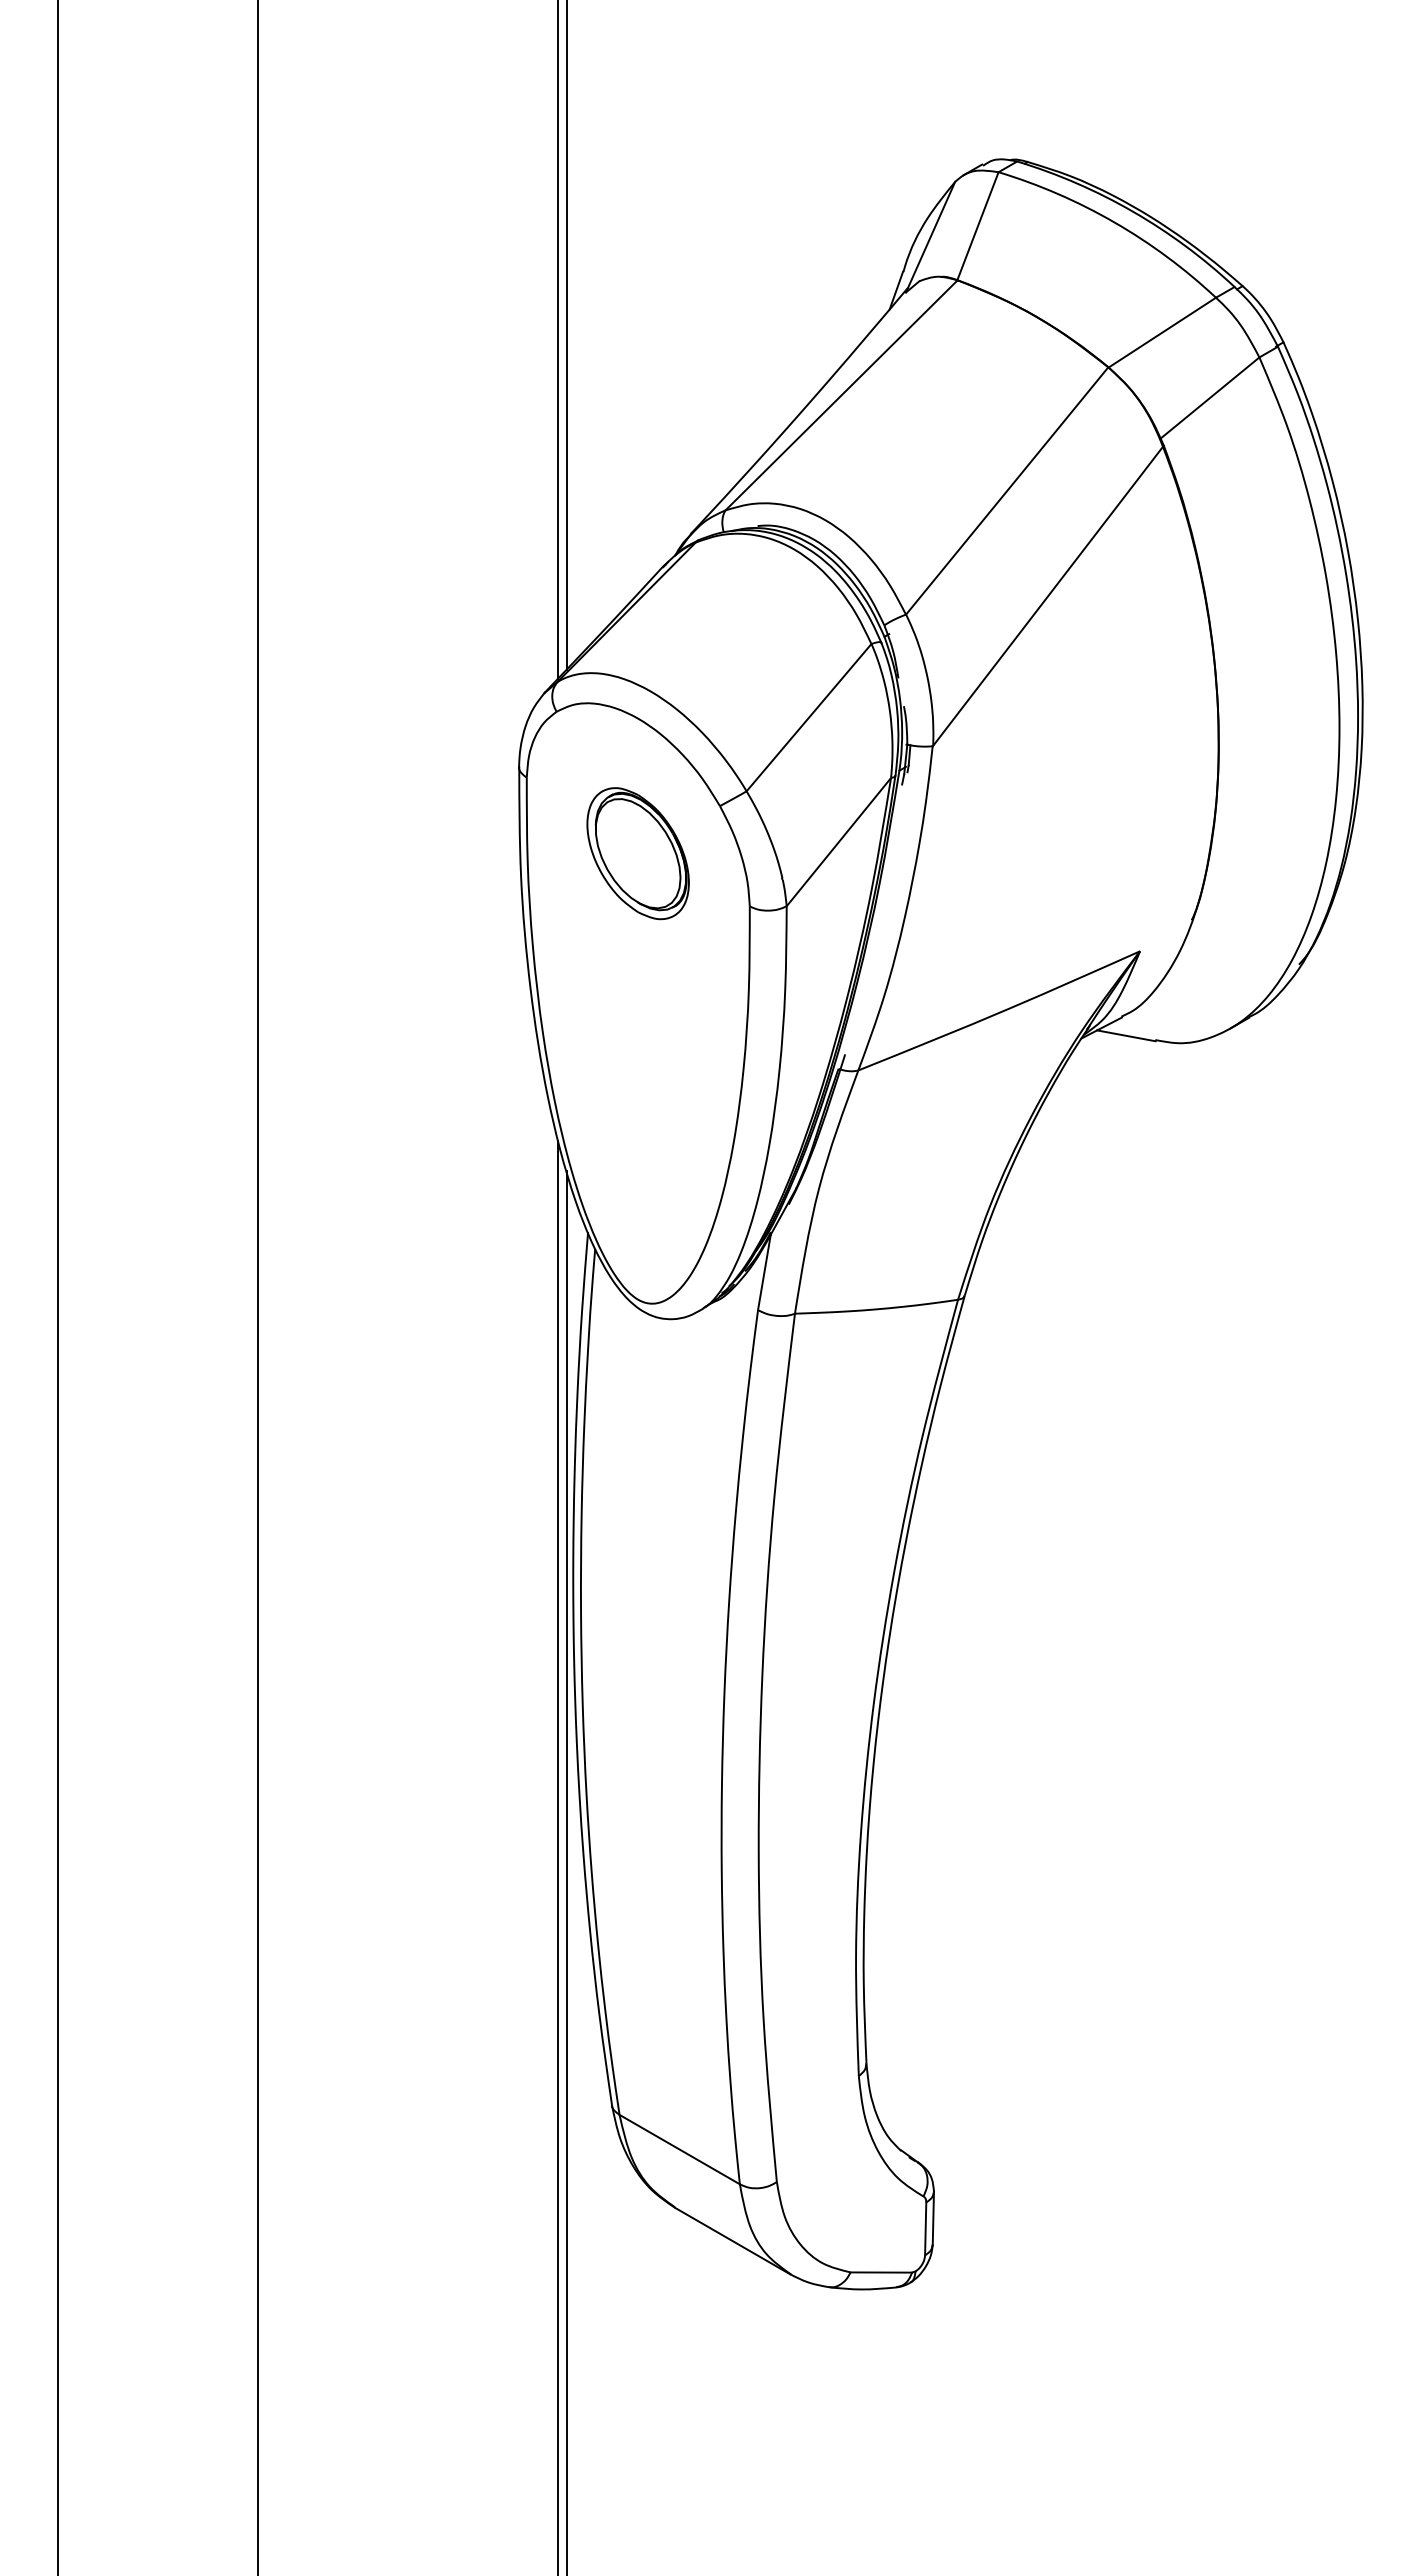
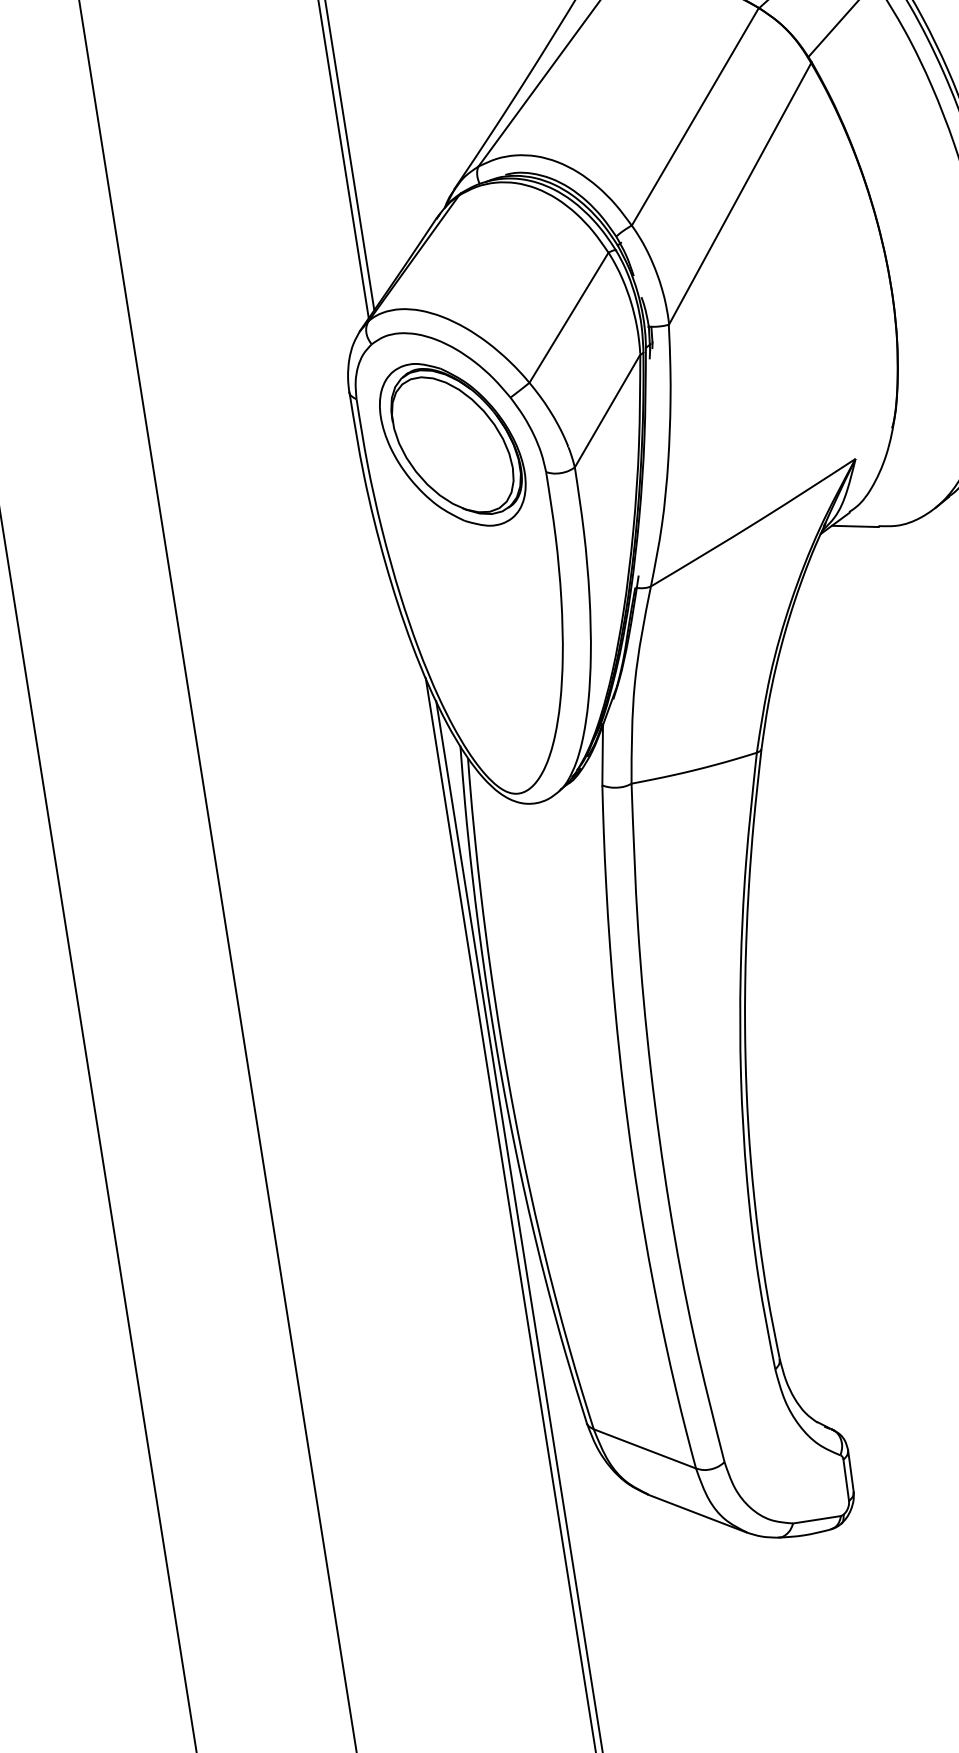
part: (637, 853) -> (452, 444), size x1.67

